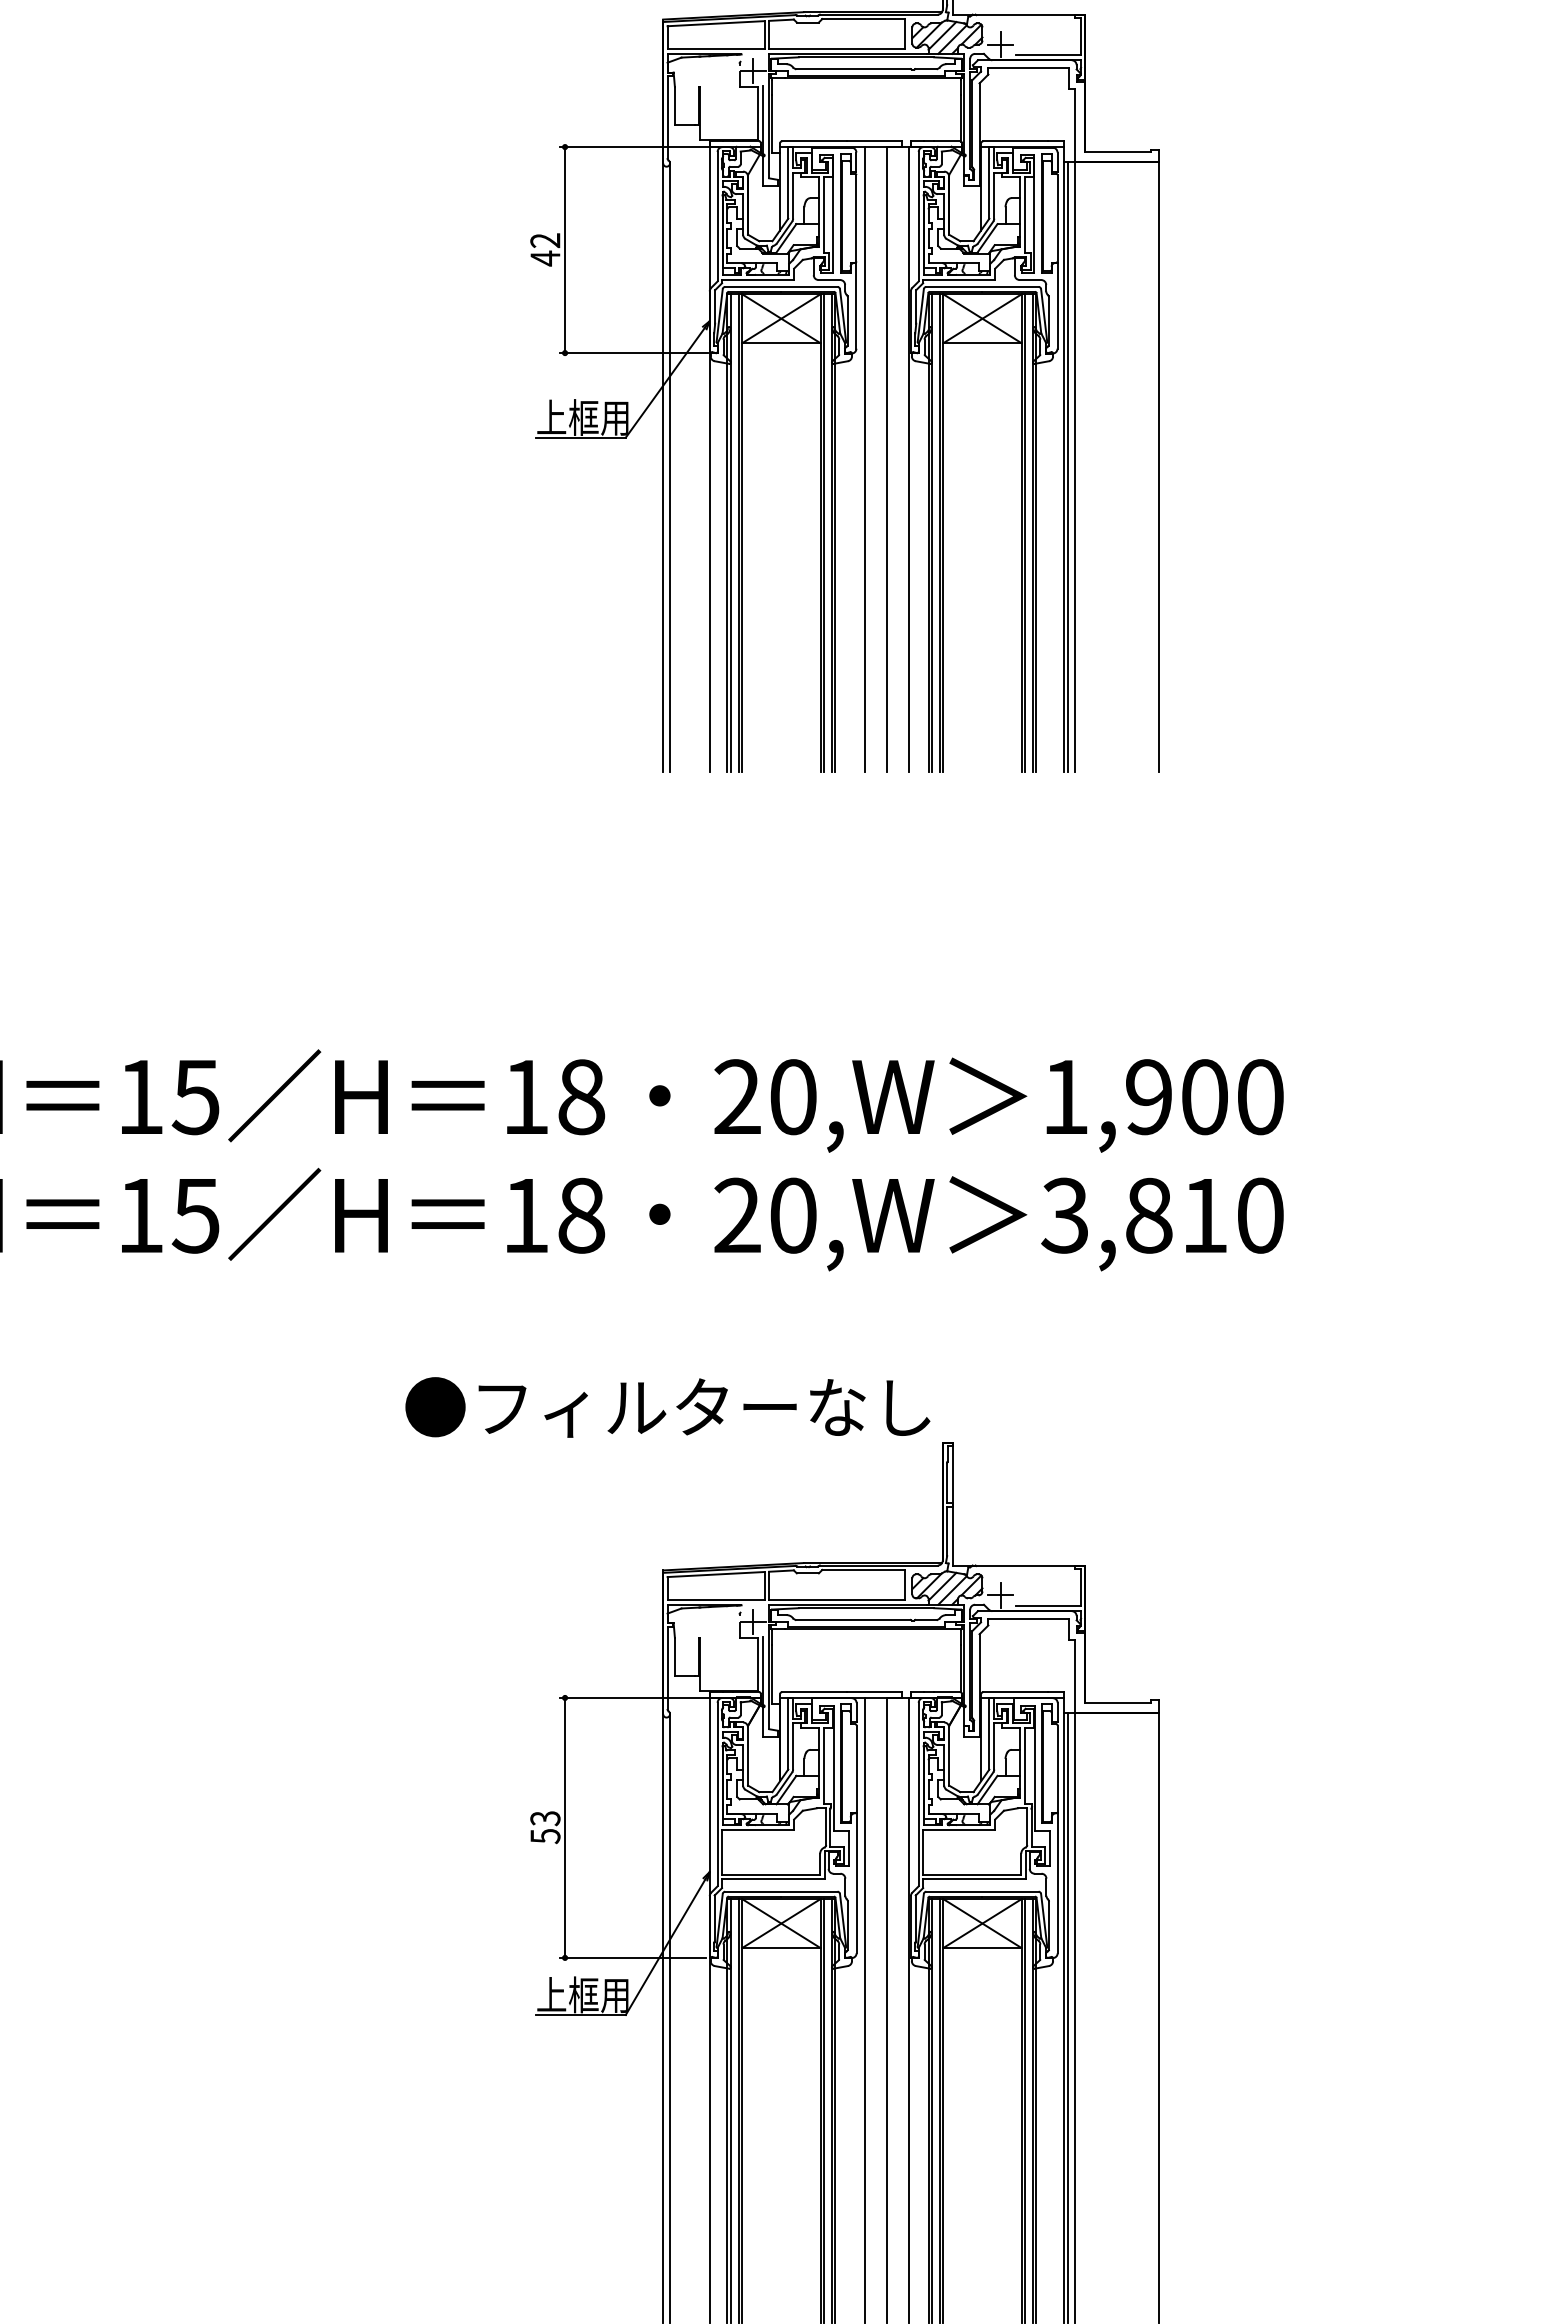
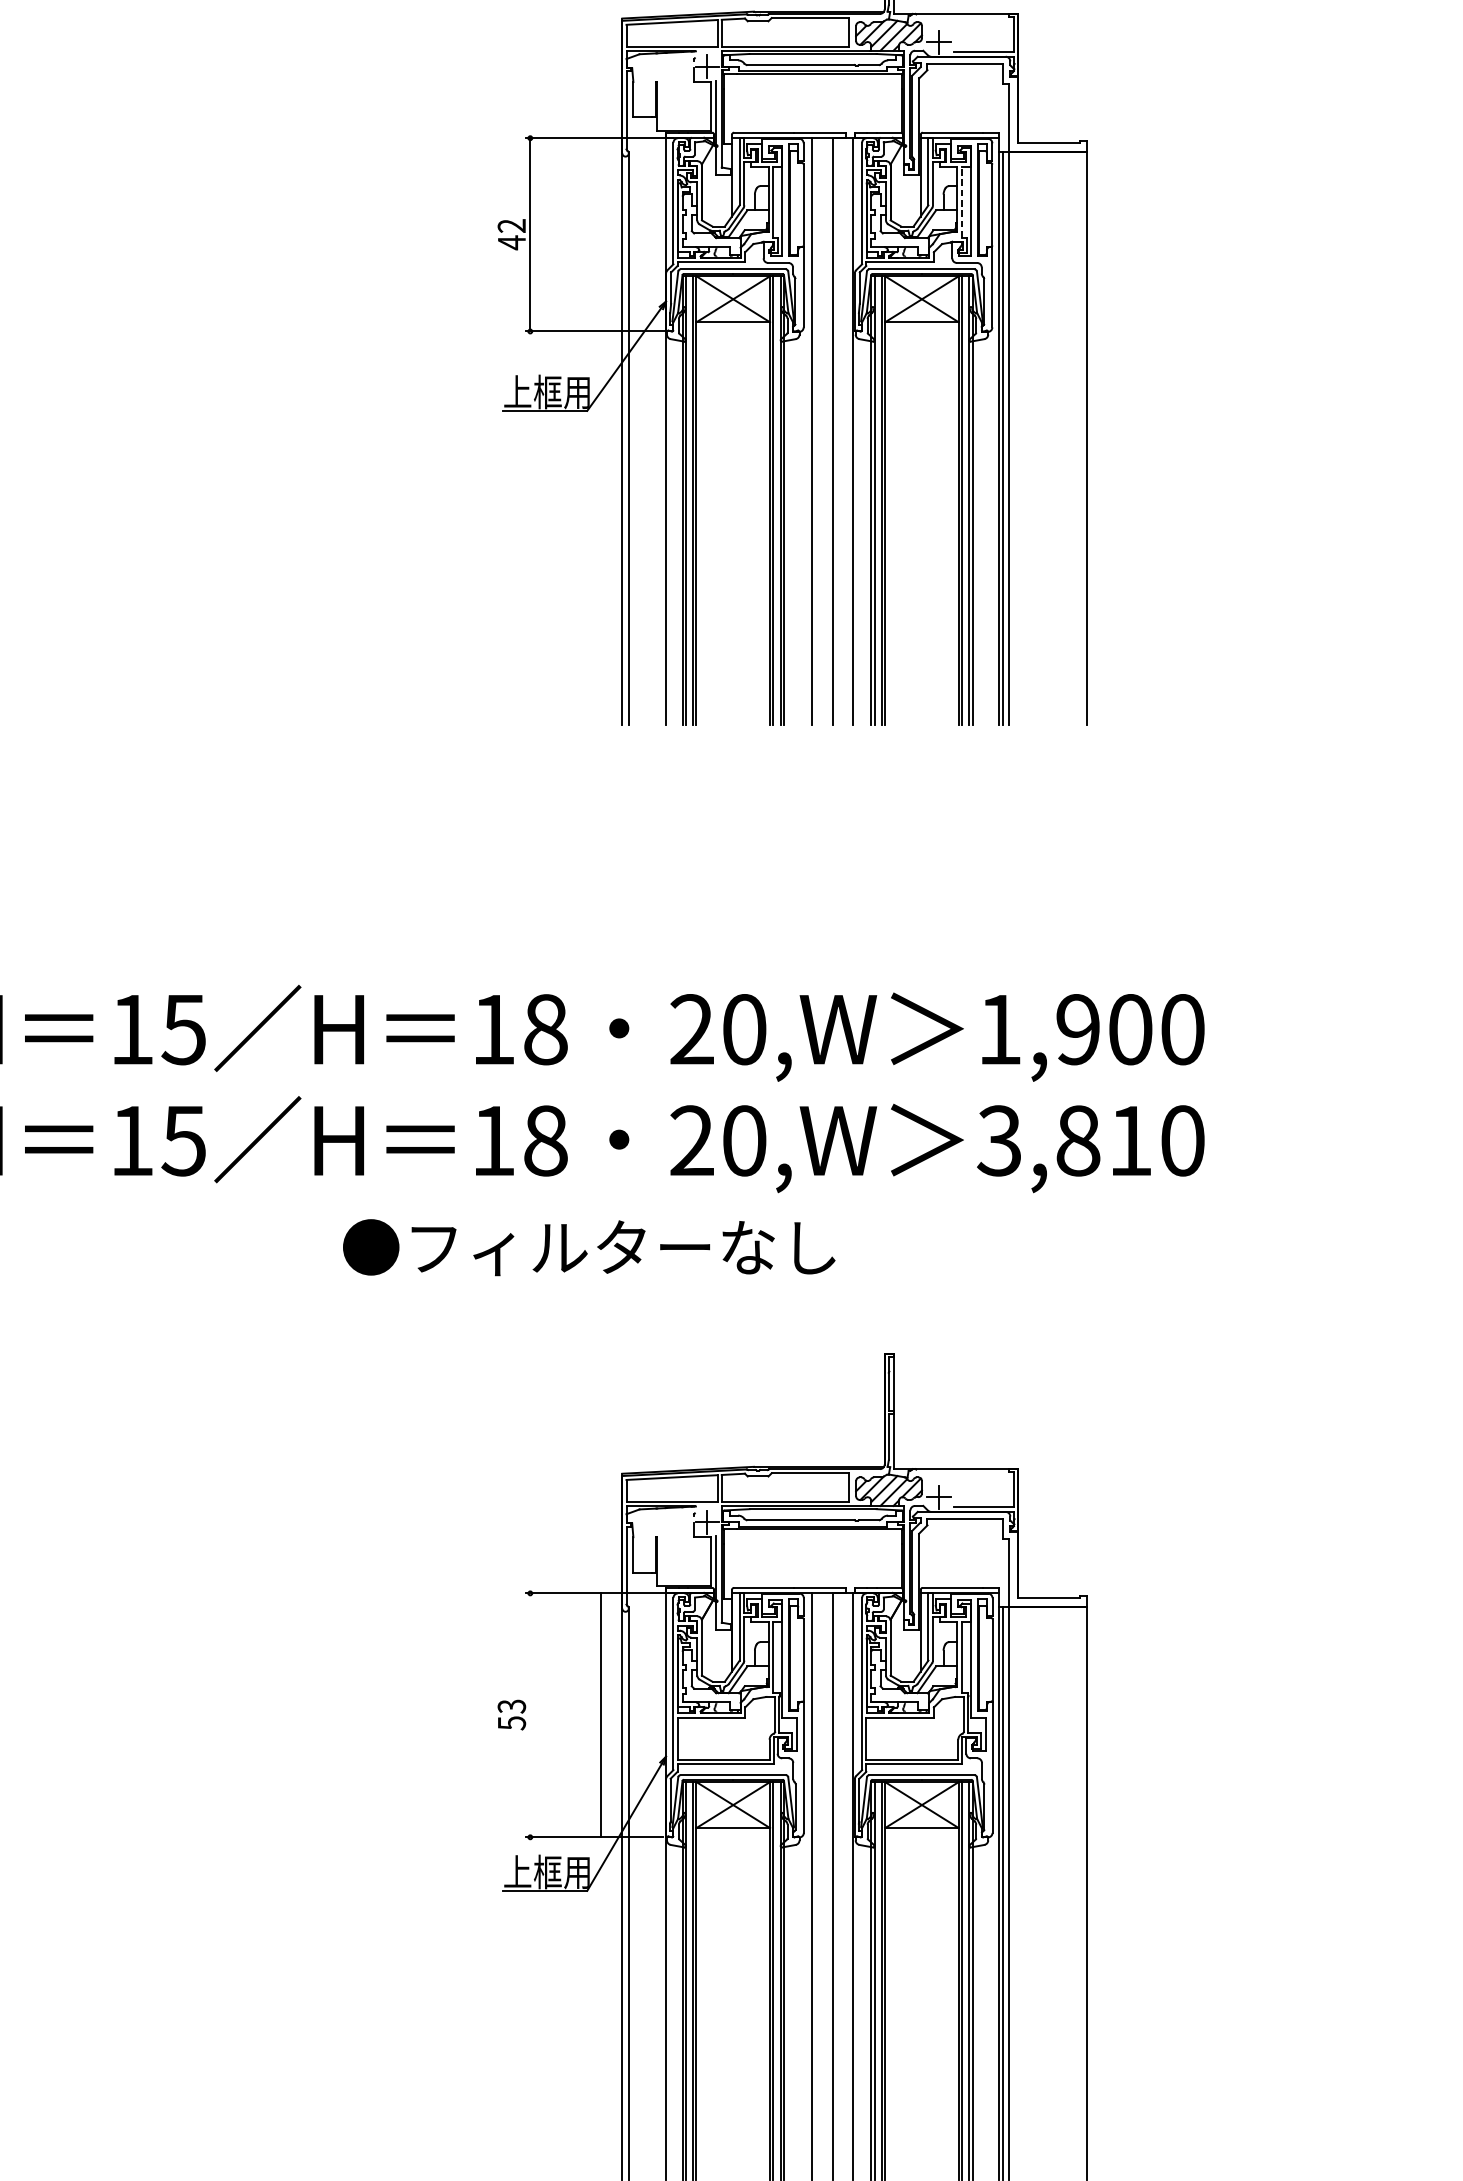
line: (1025, 215) -> (962, 202), solid -> dashed
text: (667, 1407) -> (588, 1247), moved
line: (565, 1827) -> (601, 1714), moved

